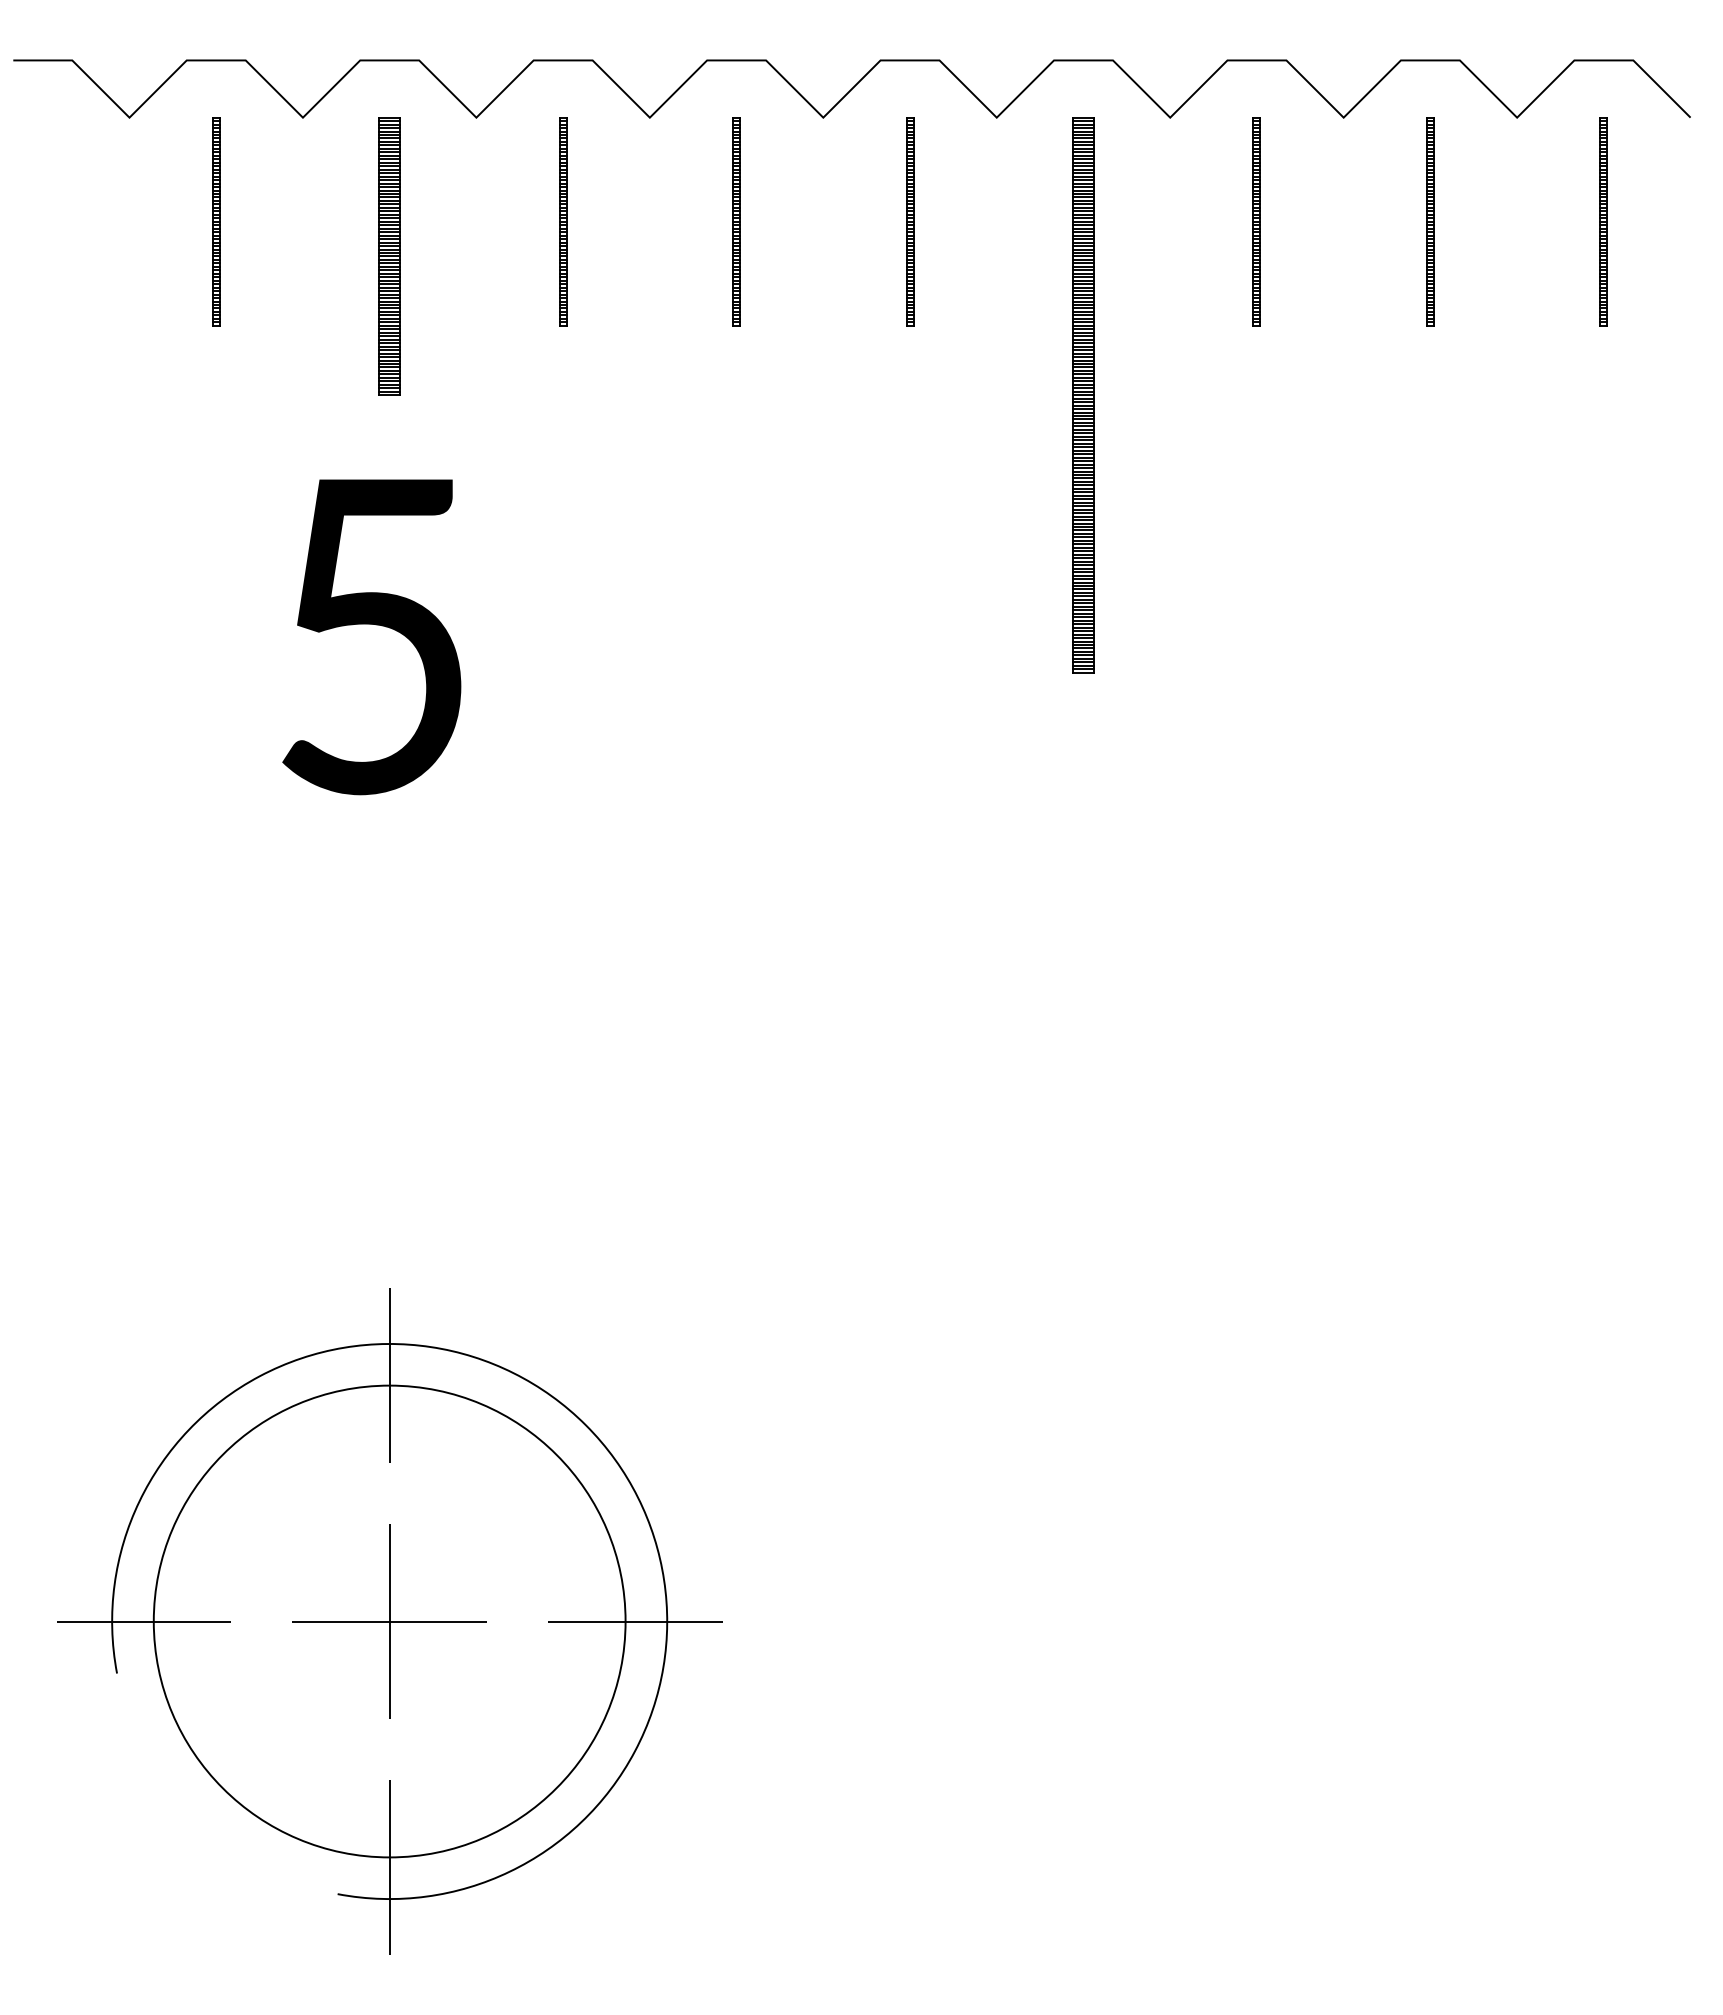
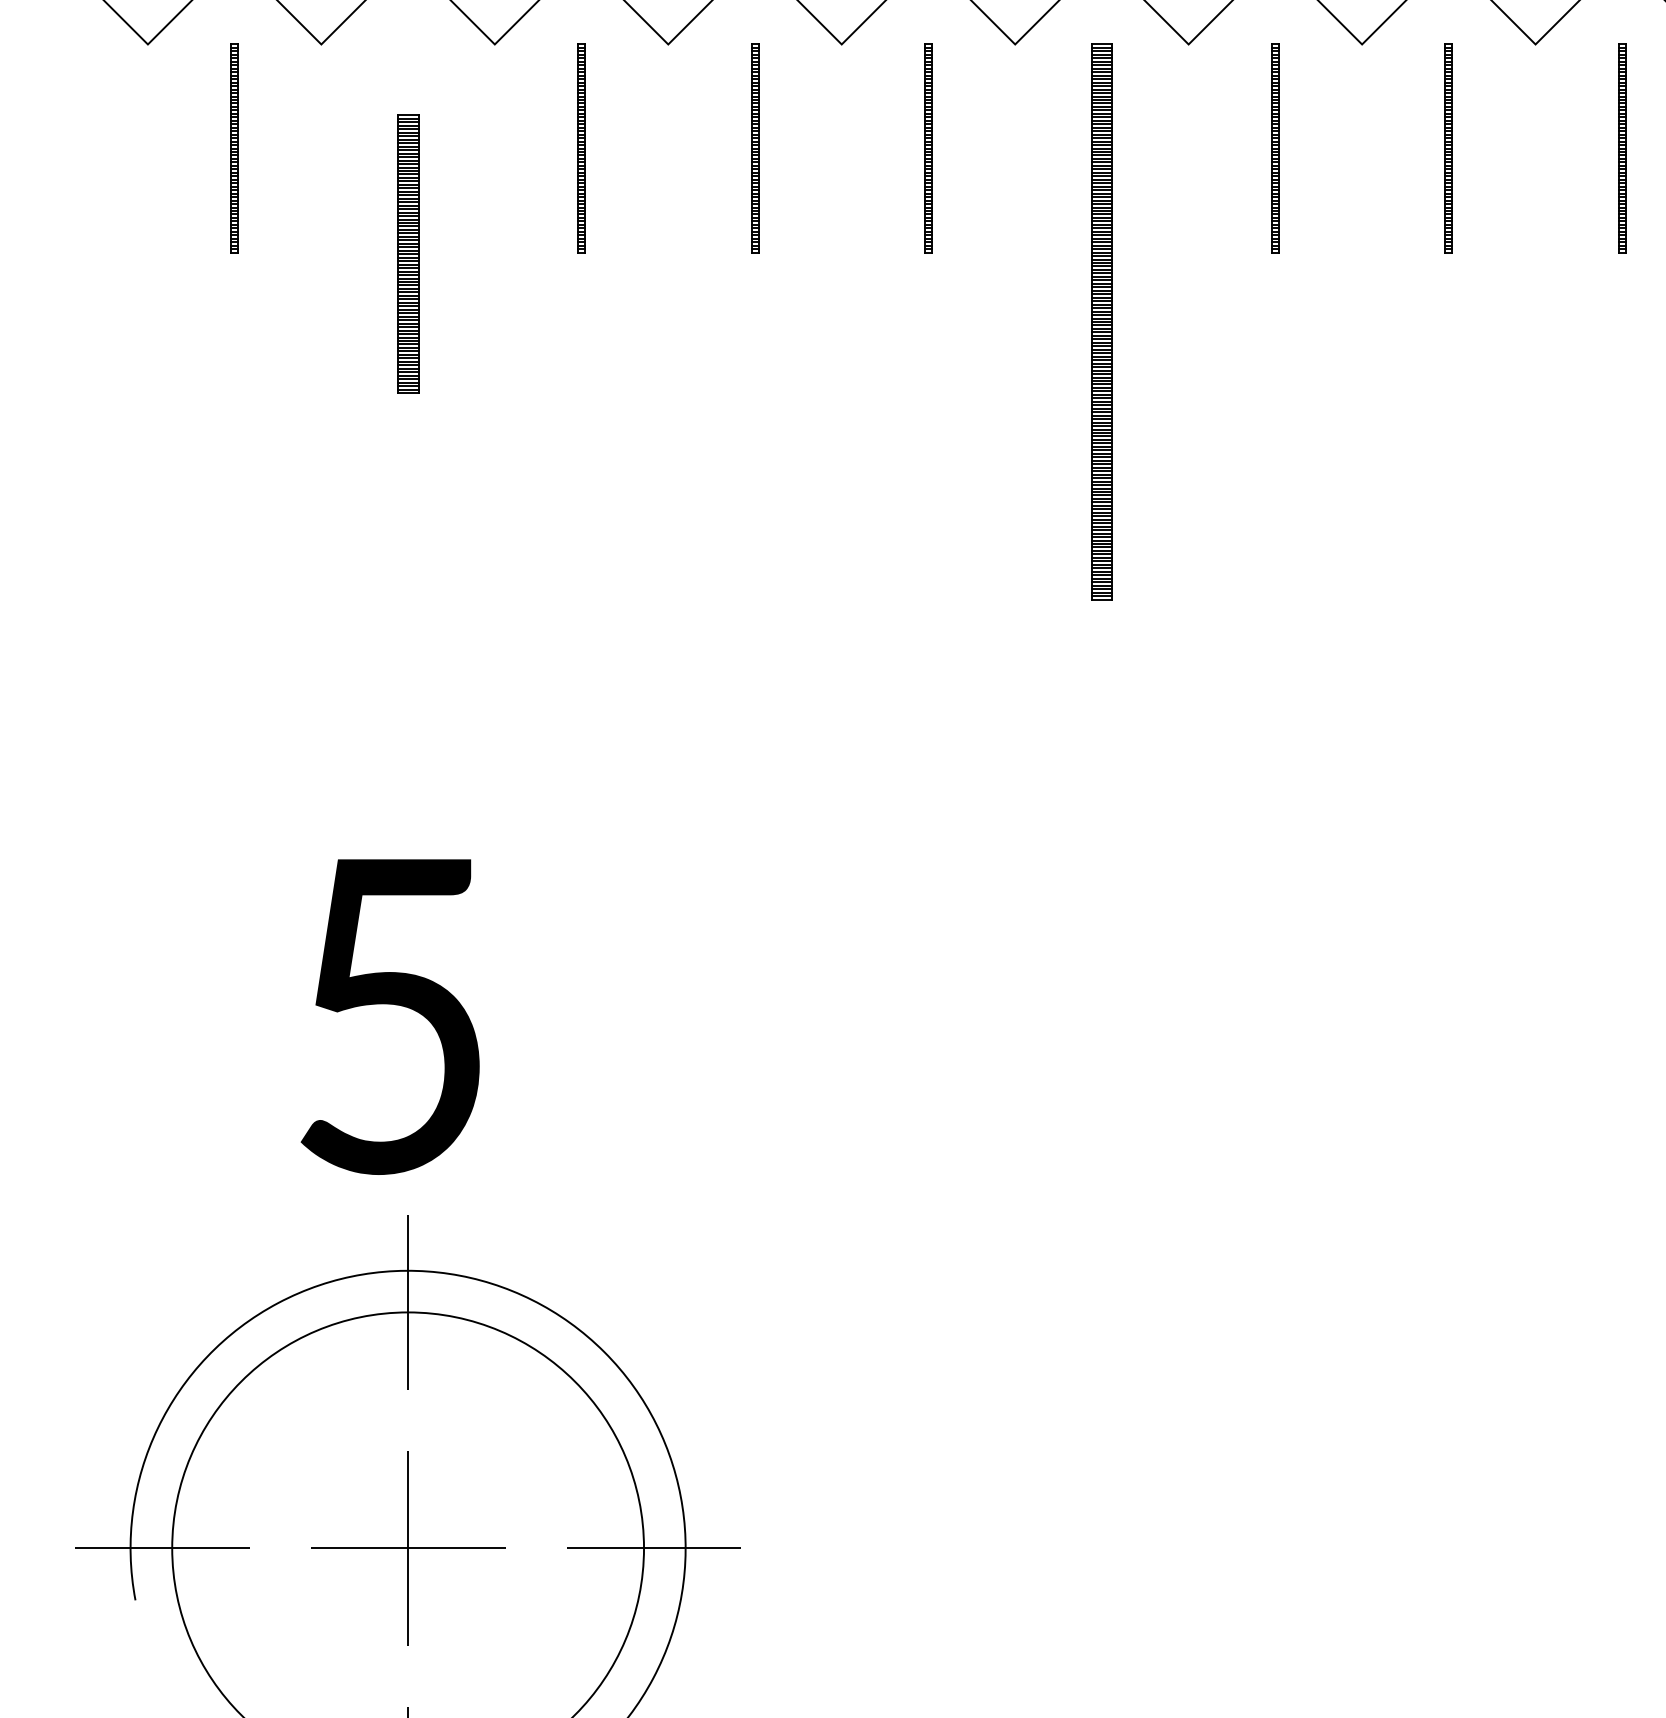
part: (389, 256) -> (407, 254), moved
text: (371, 637) -> (389, 1017), moved

